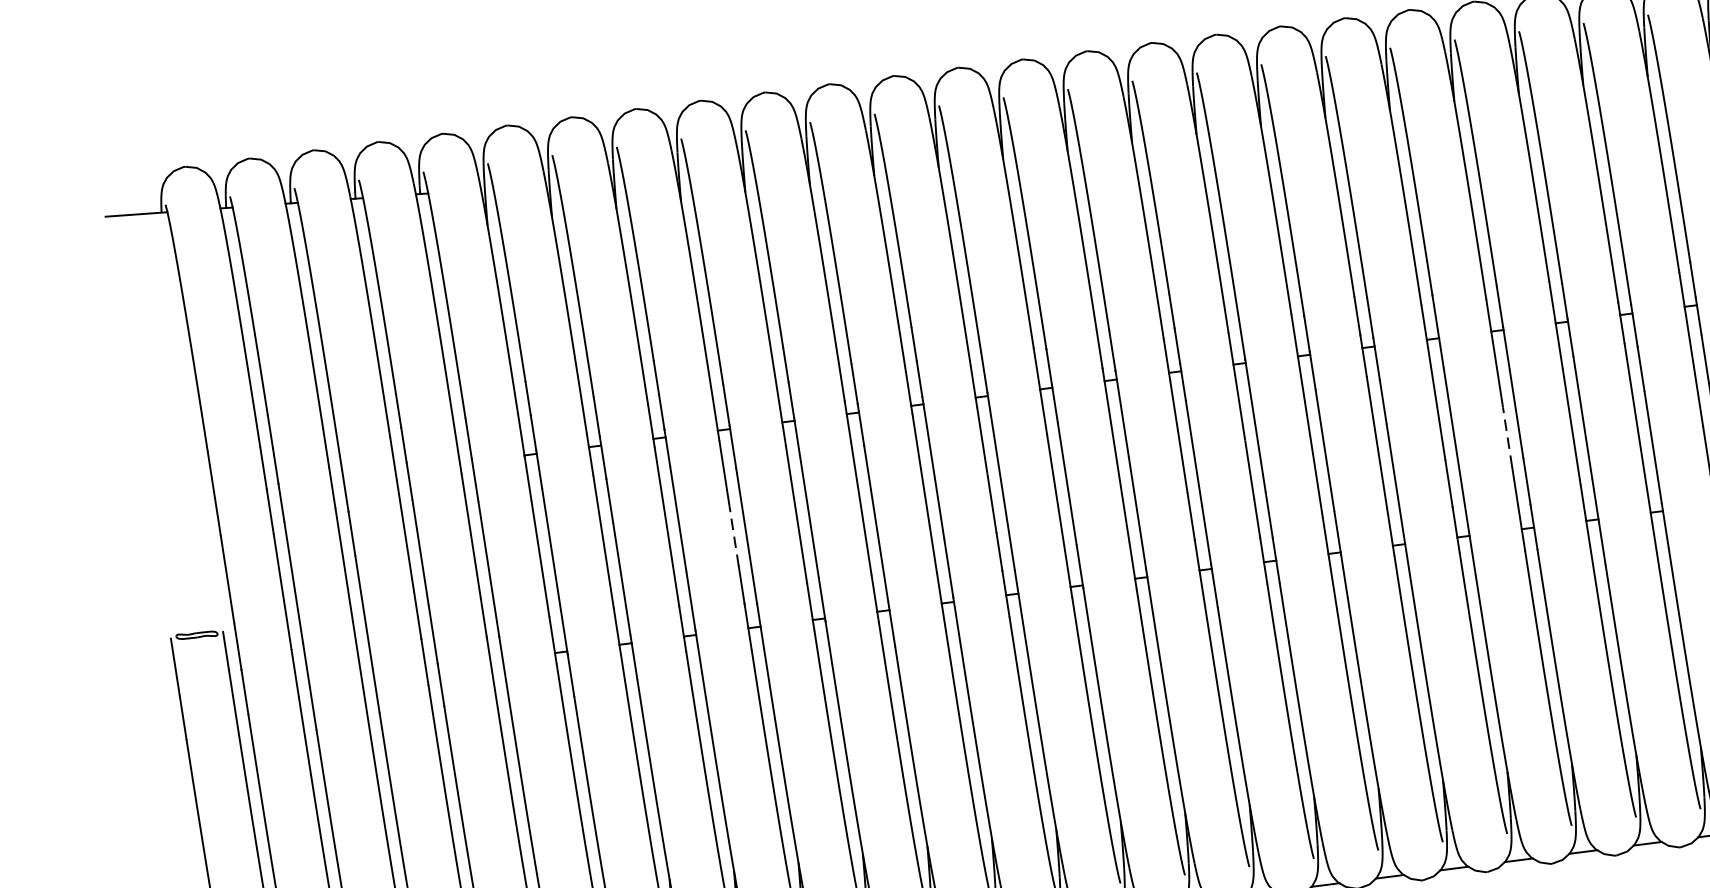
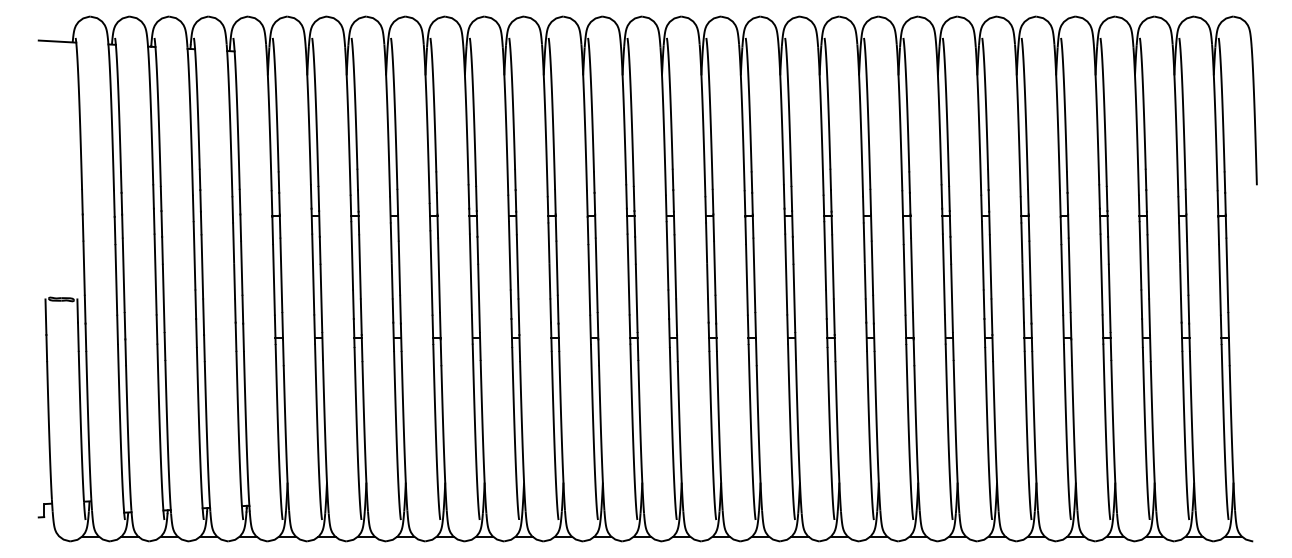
line: (1508, 437) -> (865, 281), dashed -> solid
line: (734, 536) -> (392, 281), dashed -> solid

